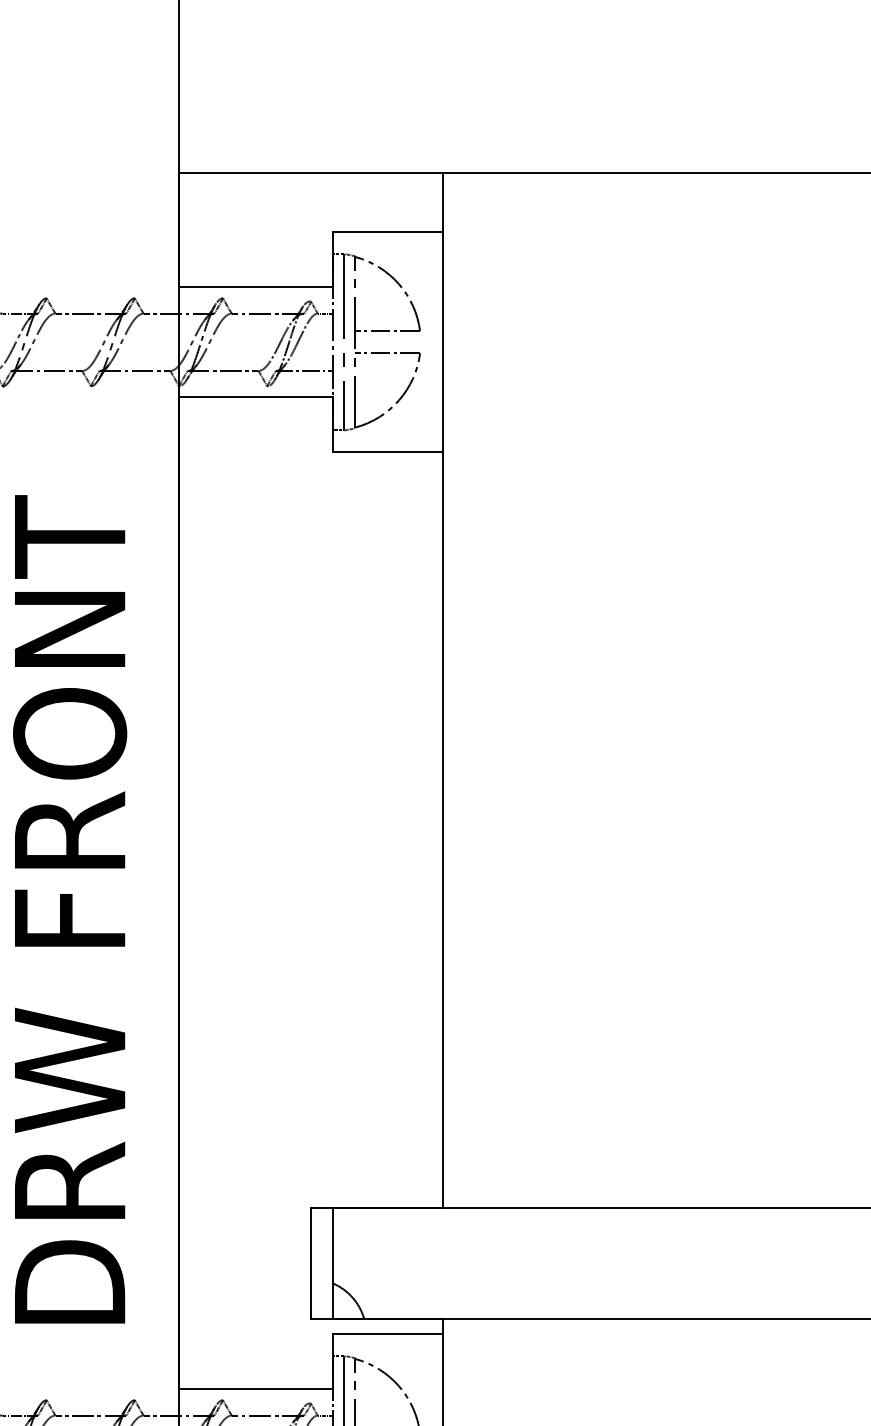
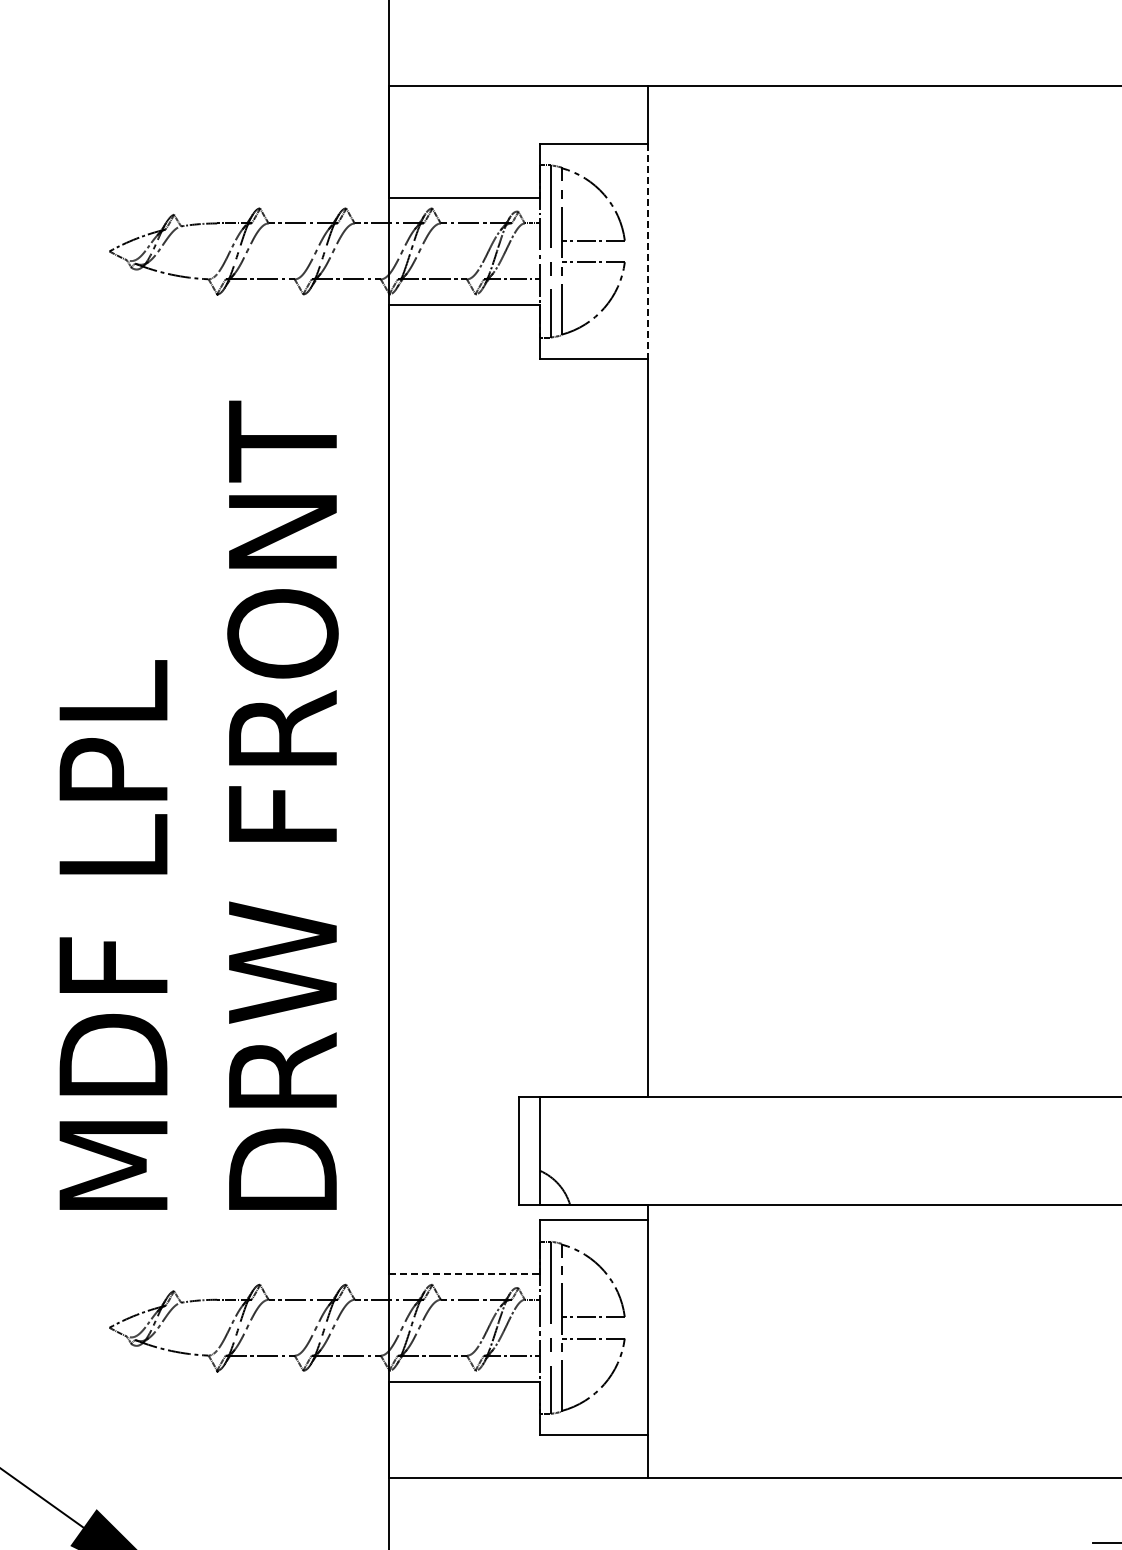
line: (443, 342) -> (647, 251), solid -> dashed
line: (256, 1388) -> (465, 1273), solid -> dashed

